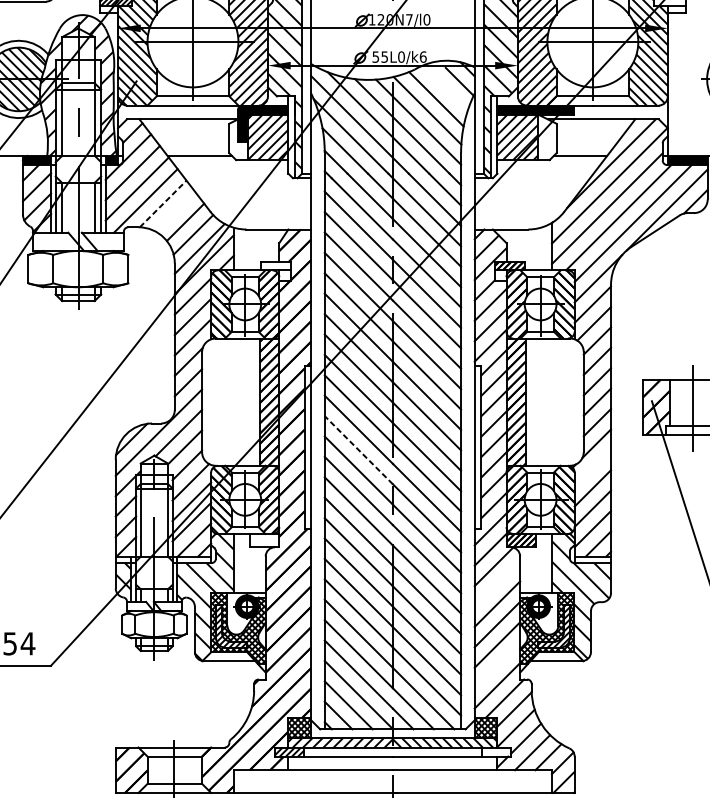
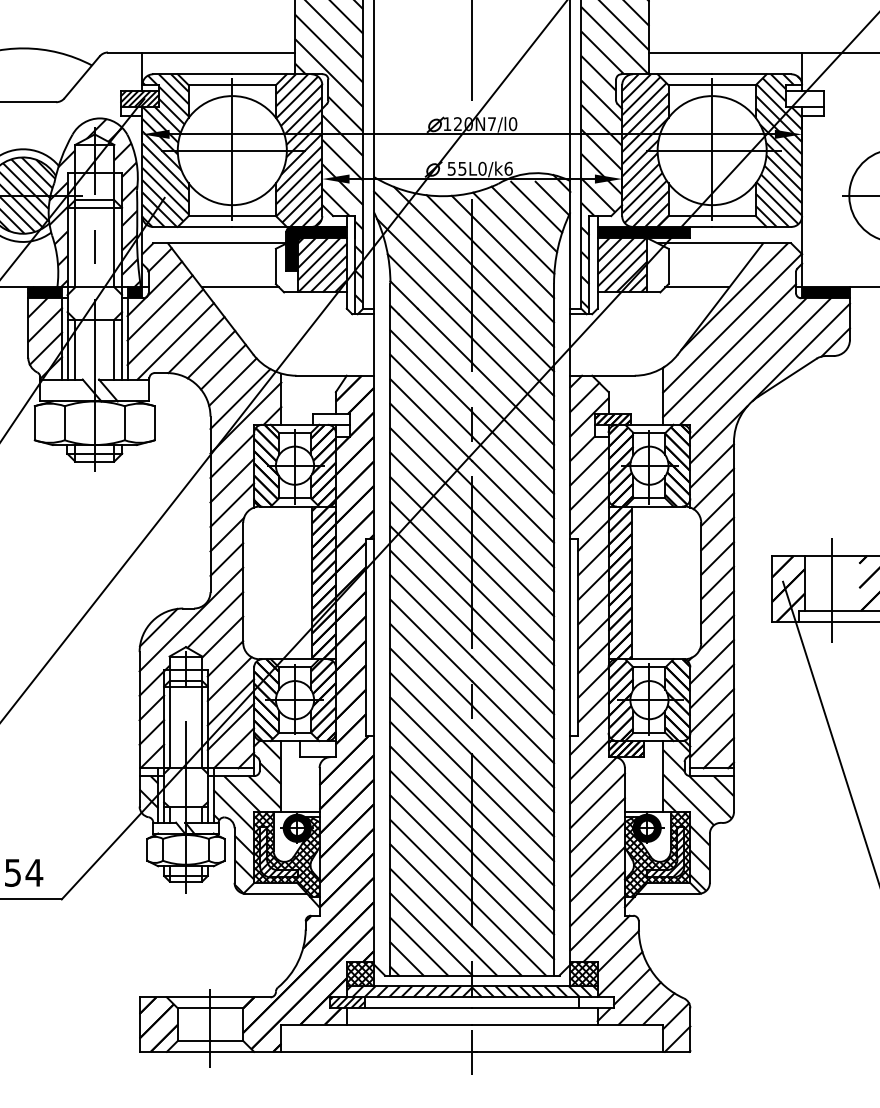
line: (446, 88) -> (536, 206), added
line: (163, 204) -> (196, 345), dashed -> solid
line: (175, 211) -> (211, 354), added
line: (358, 450) -> (431, 640), dashed -> solid
line: (592, 467) -> (711, 661), added
line: (497, 583) -> (597, 800), added
line: (497, 665) -> (597, 898), added

